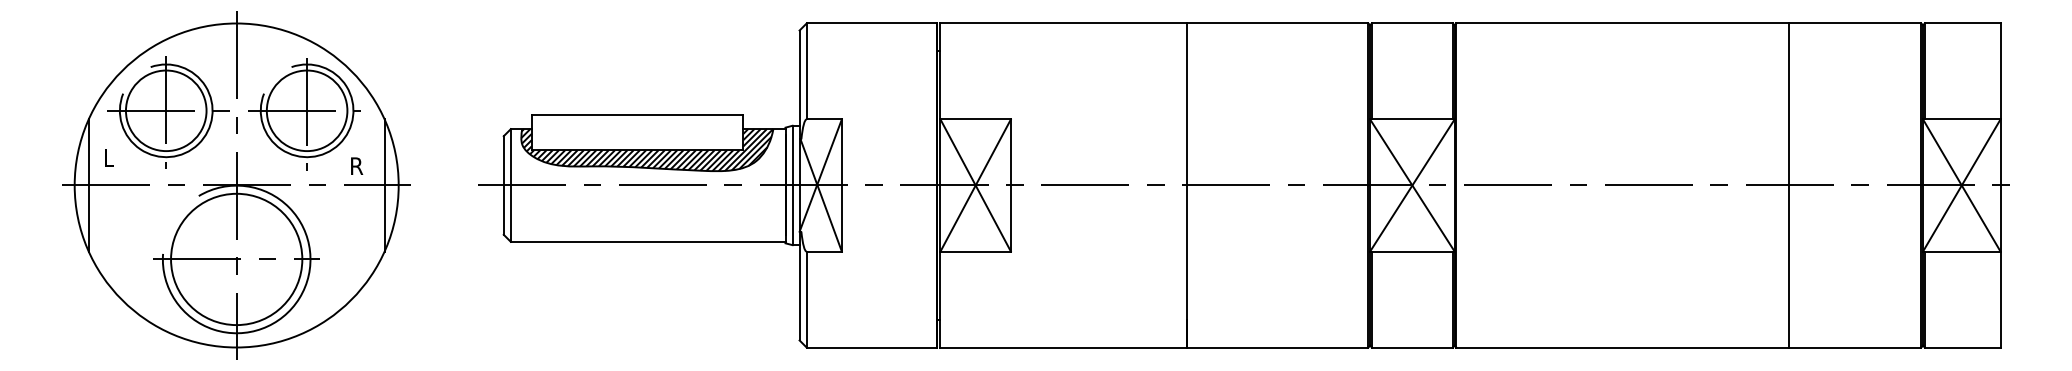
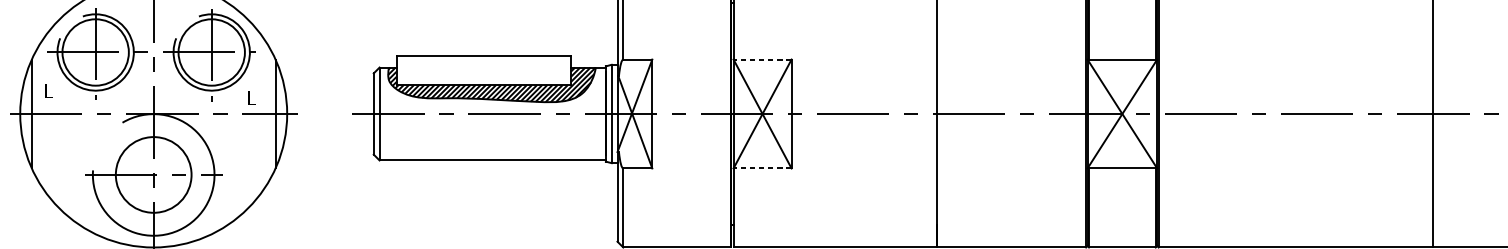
line: (975, 119) -> (762, 59), solid -> dashed
text: (357, 165) -> (253, 97), R -> L
line: (975, 251) -> (762, 168), solid -> dashed
circle: (236, 259) -> (153, 174), size x0.7

